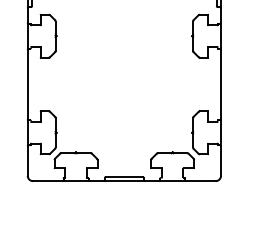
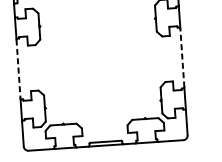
line: (27, 84) -> (18, 69), solid -> dashed
line: (221, 84) -> (182, 57), solid -> dashed

